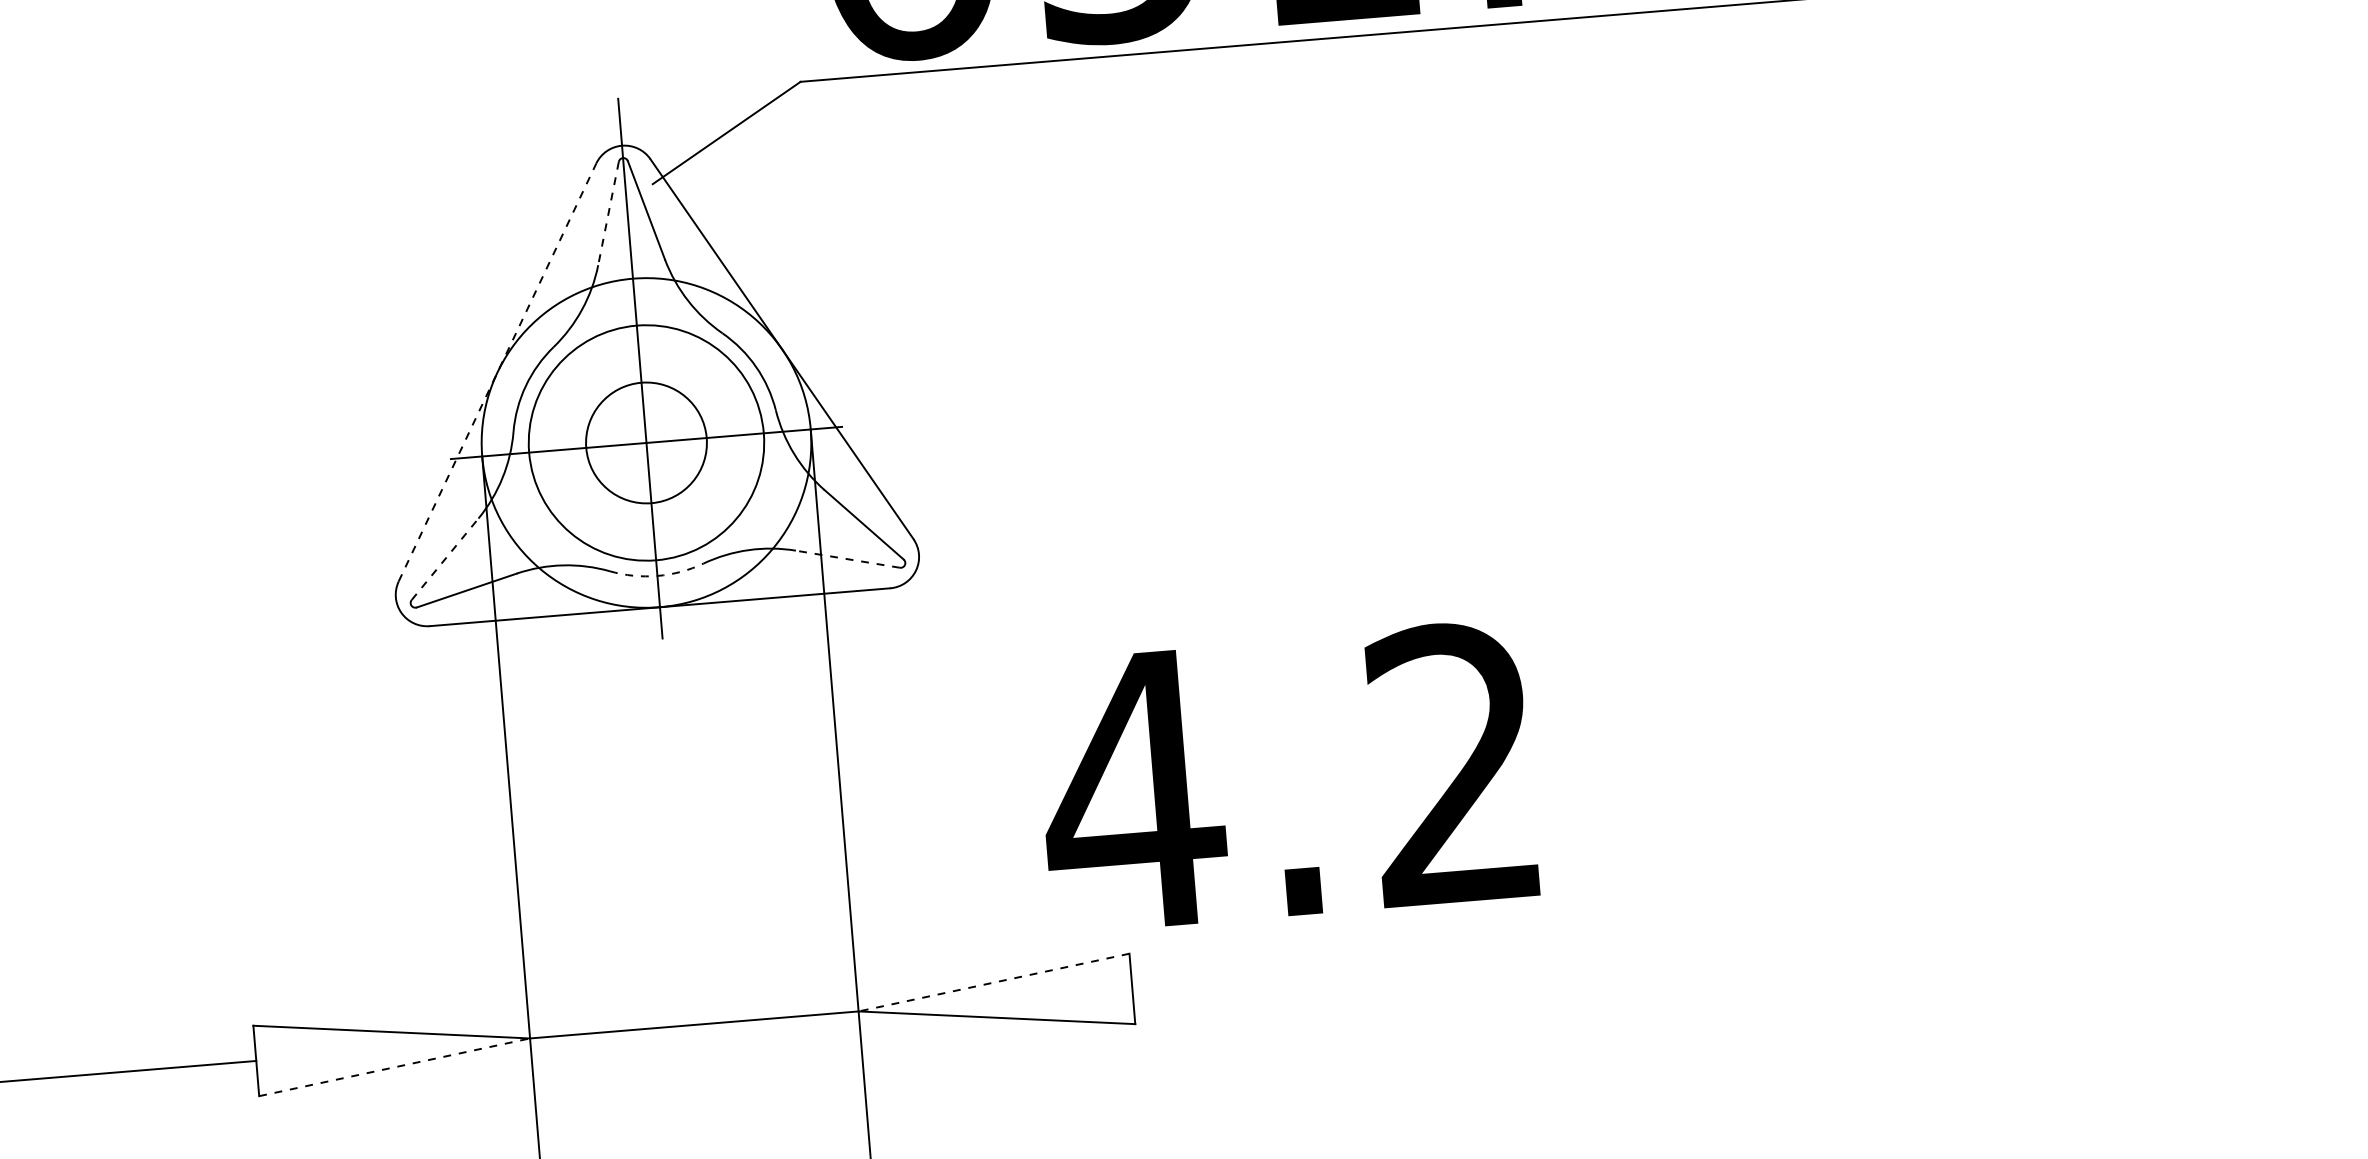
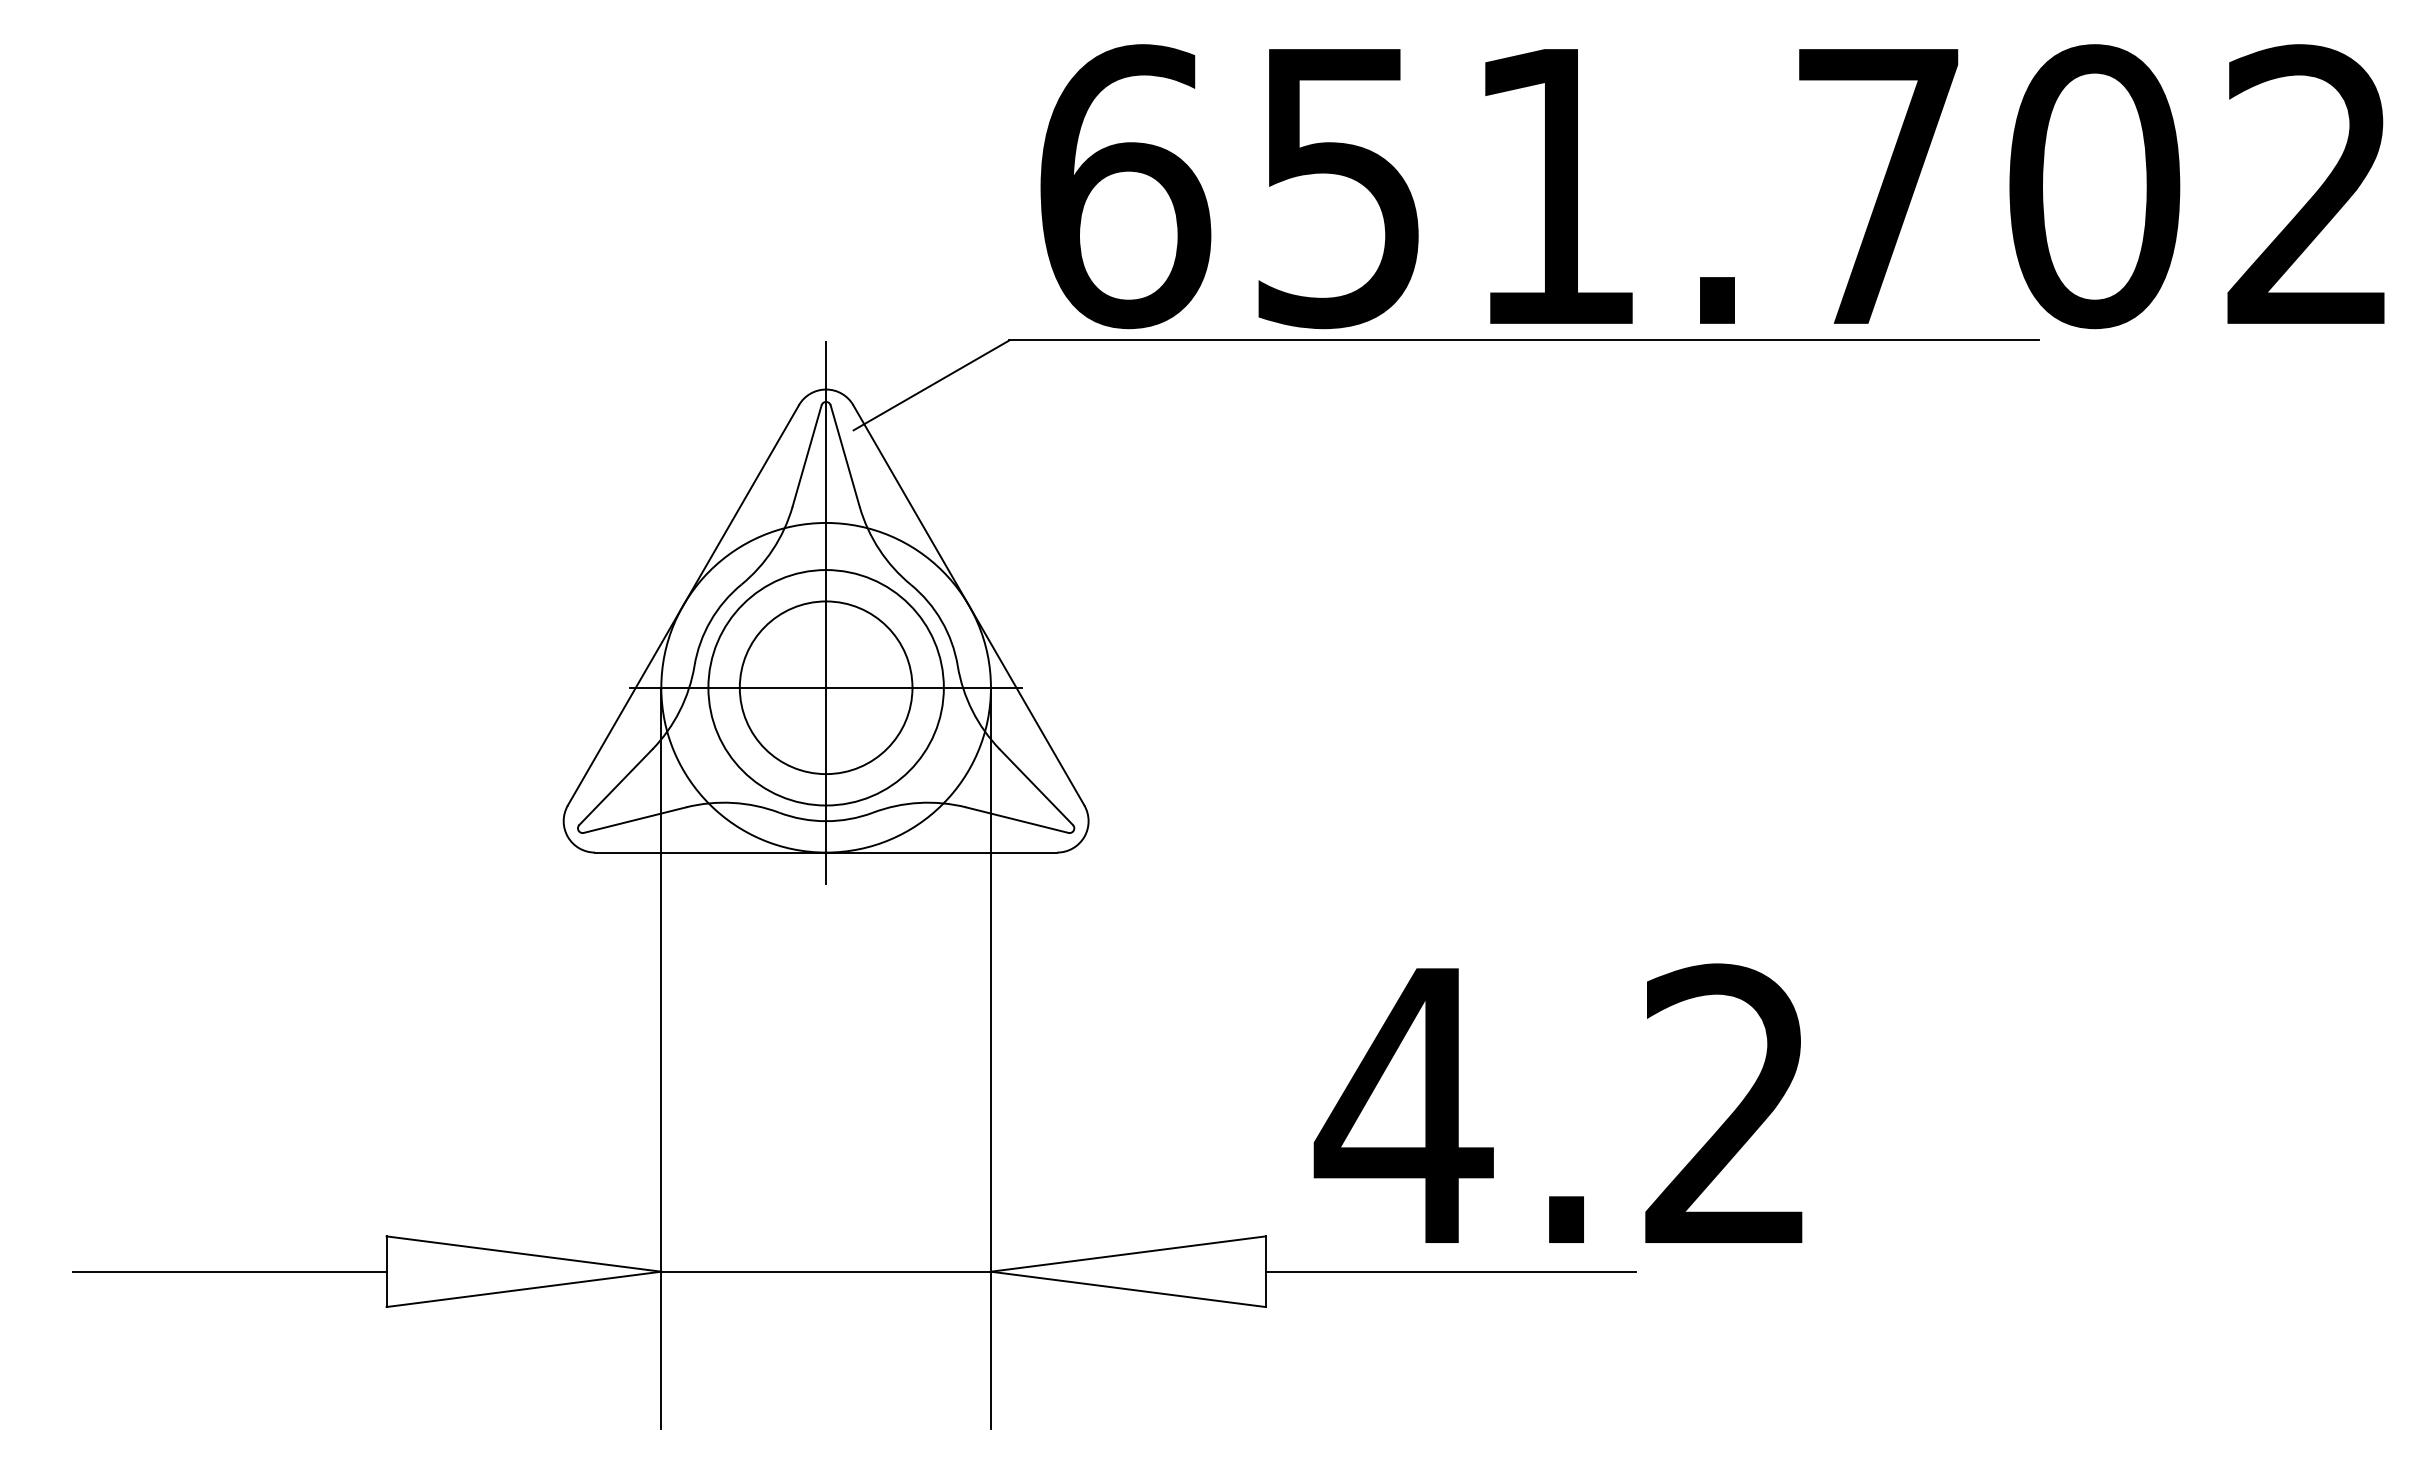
line: (608, 213) -> (807, 456), dashed -> solid
line: (497, 371) -> (683, 604), dashed -> solid
circle: (645, 442) -> (825, 687), size x1.43
line: (444, 559) -> (615, 787), dashed -> solid
line: (848, 559) -> (1017, 820), dashed -> solid
arc: (657, 576) -> (826, 821), dashed -> solid
text: (1285, 775) -> (1557, 1102), moved
line: (1316, 973) -> (1450, 1271), added
line: (993, 983) -> (1127, 1254), dashed -> solid
line: (395, 1067) -> (524, 1289), dashed -> solid

